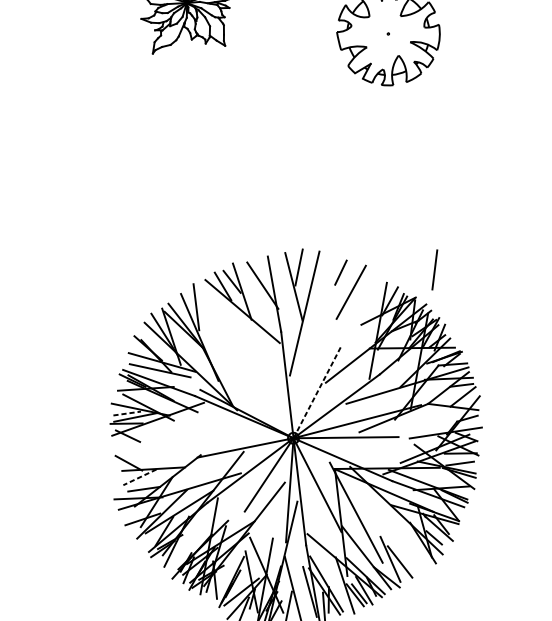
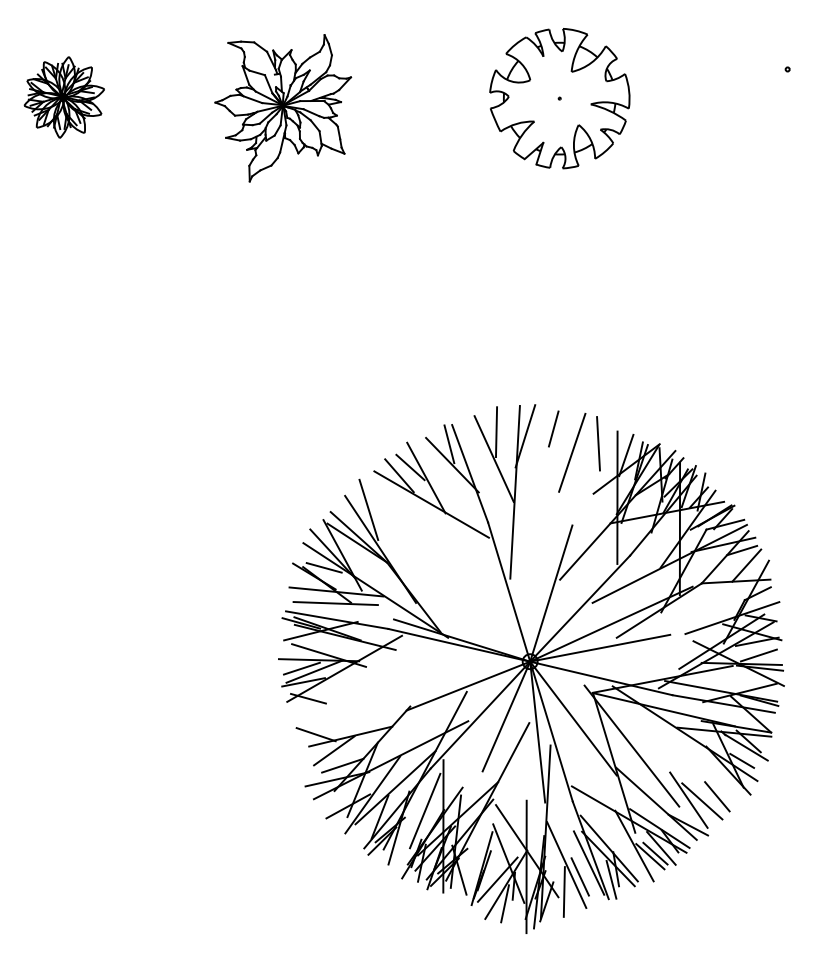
line: (434, 269) -> (598, 443), moved
line: (263, 270) -> (449, 444), added
line: (319, 274) -> (525, 436), added
line: (156, 343) -> (323, 567), added
line: (317, 391) -> (551, 593), dashed -> solid
line: (126, 413) -> (301, 668), dashed -> solid
line: (140, 477) -> (334, 750), dashed -> solid
line: (197, 532) -> (424, 810), added
line: (411, 560) -> (717, 796), added
line: (301, 600) -> (579, 876), added

